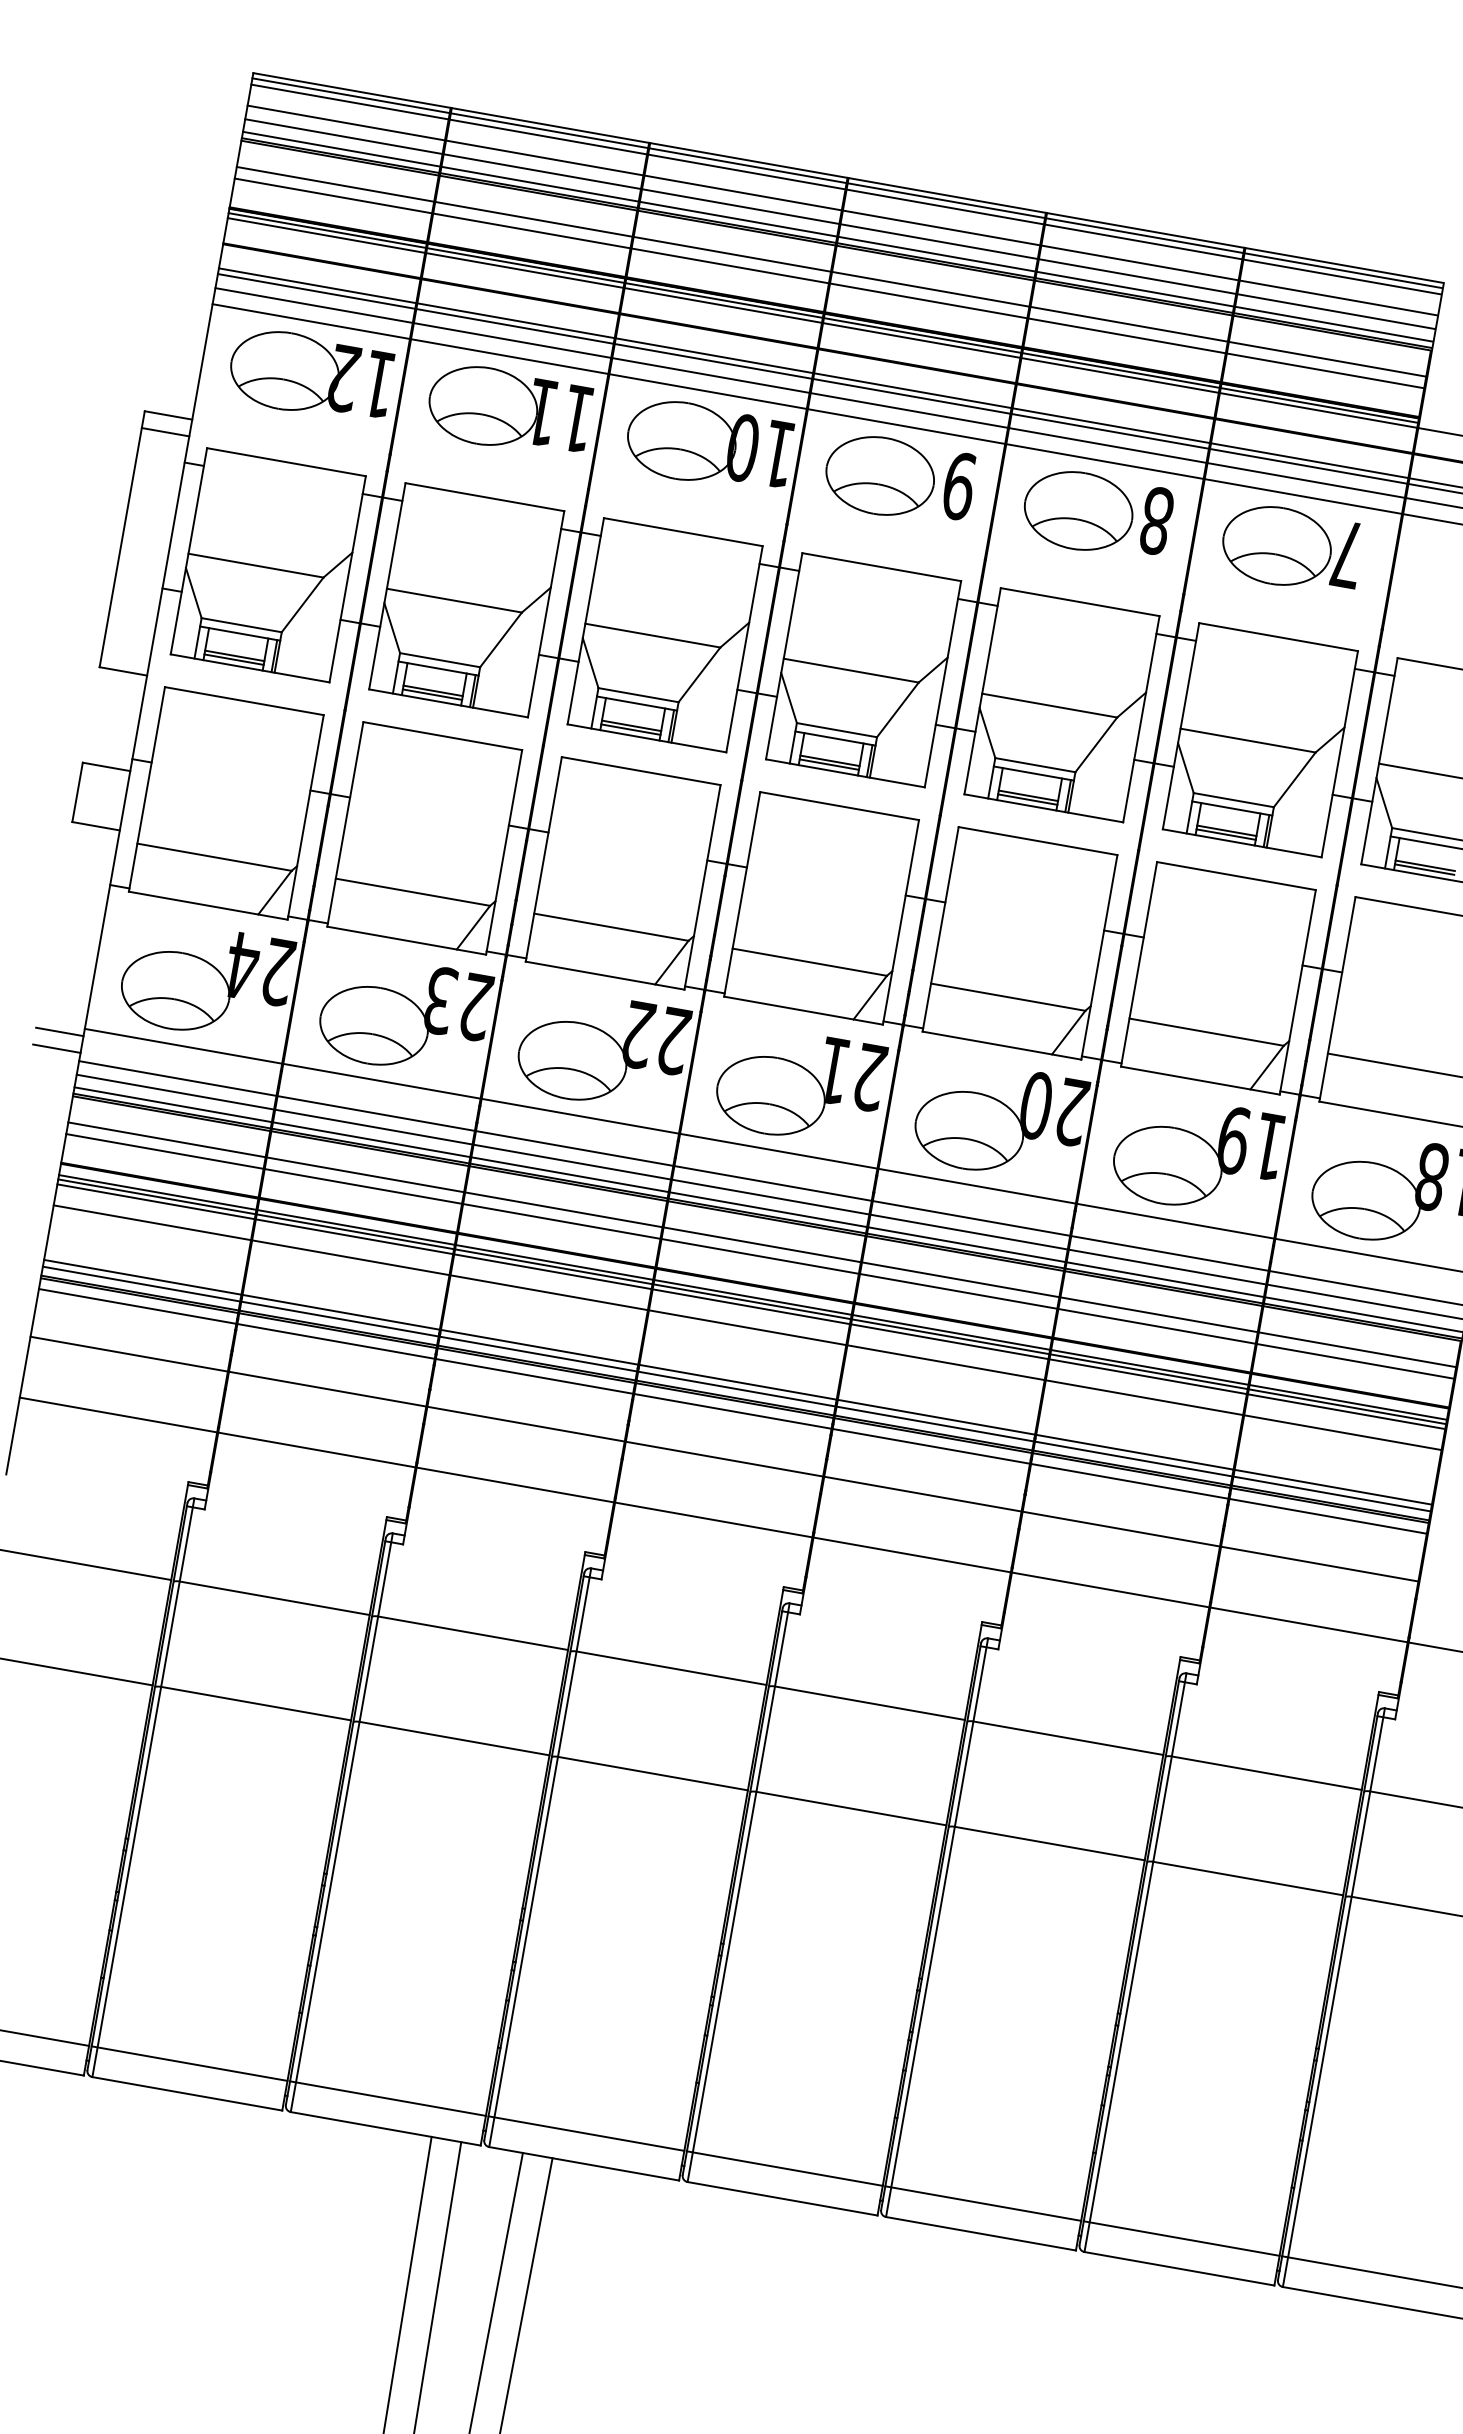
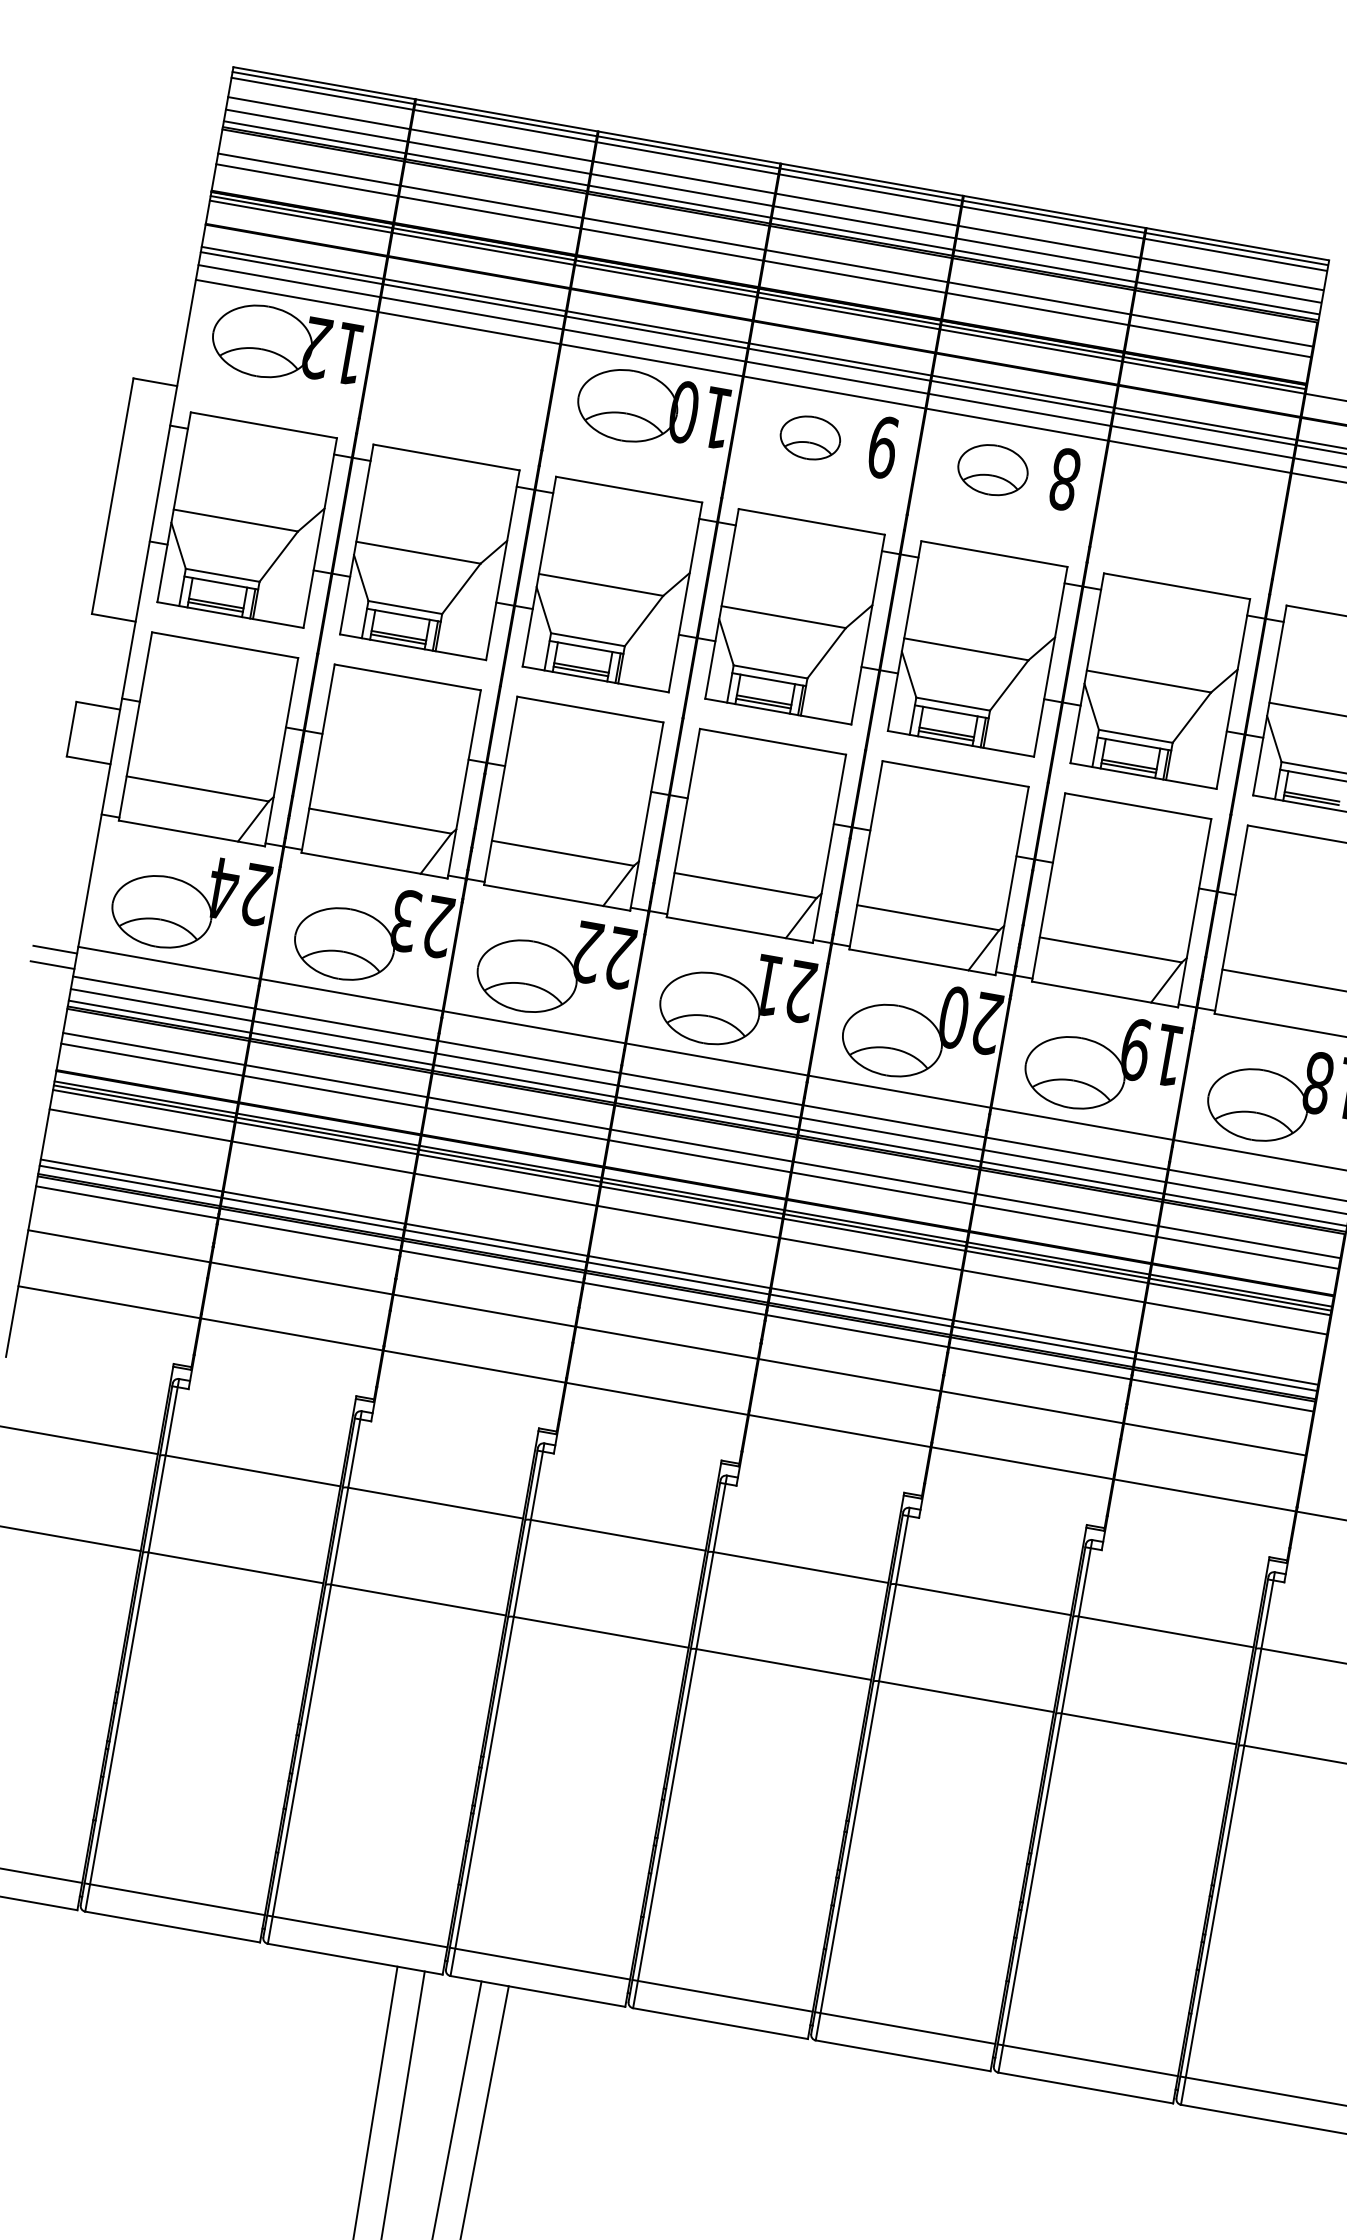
part: (510, 408) -> (470, 375), removed
line: (165, 432) -> (152, 397), removed
part: (880, 475) -> (810, 437), size x0.6
part: (1078, 510) -> (992, 469), size x0.7
part: (1291, 547) -> (1188, 503), removed

